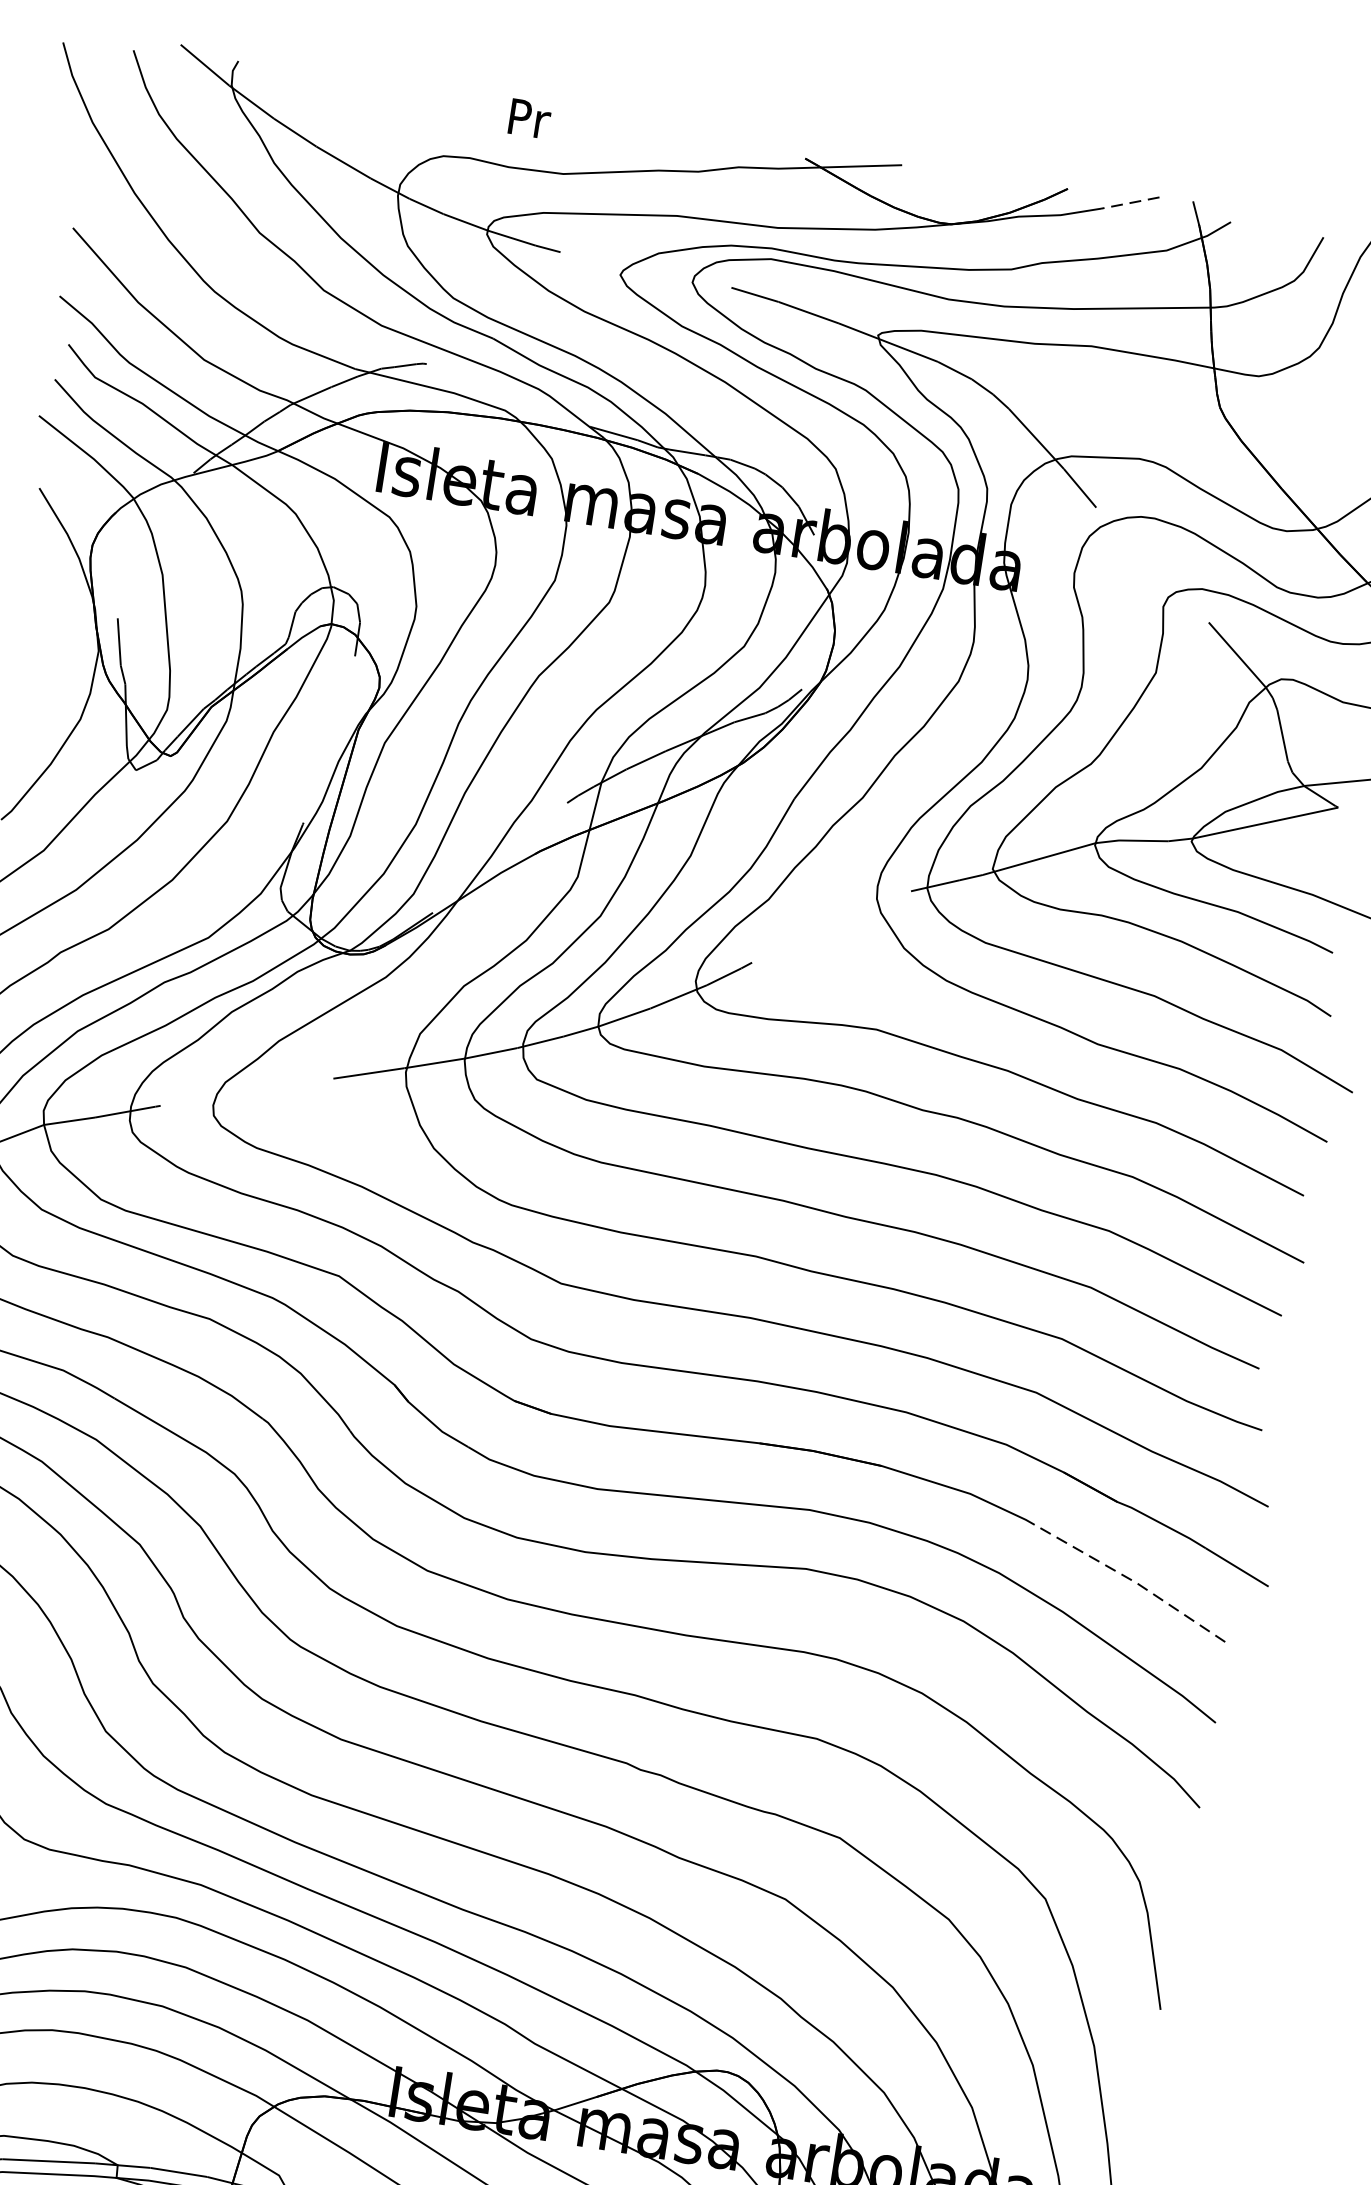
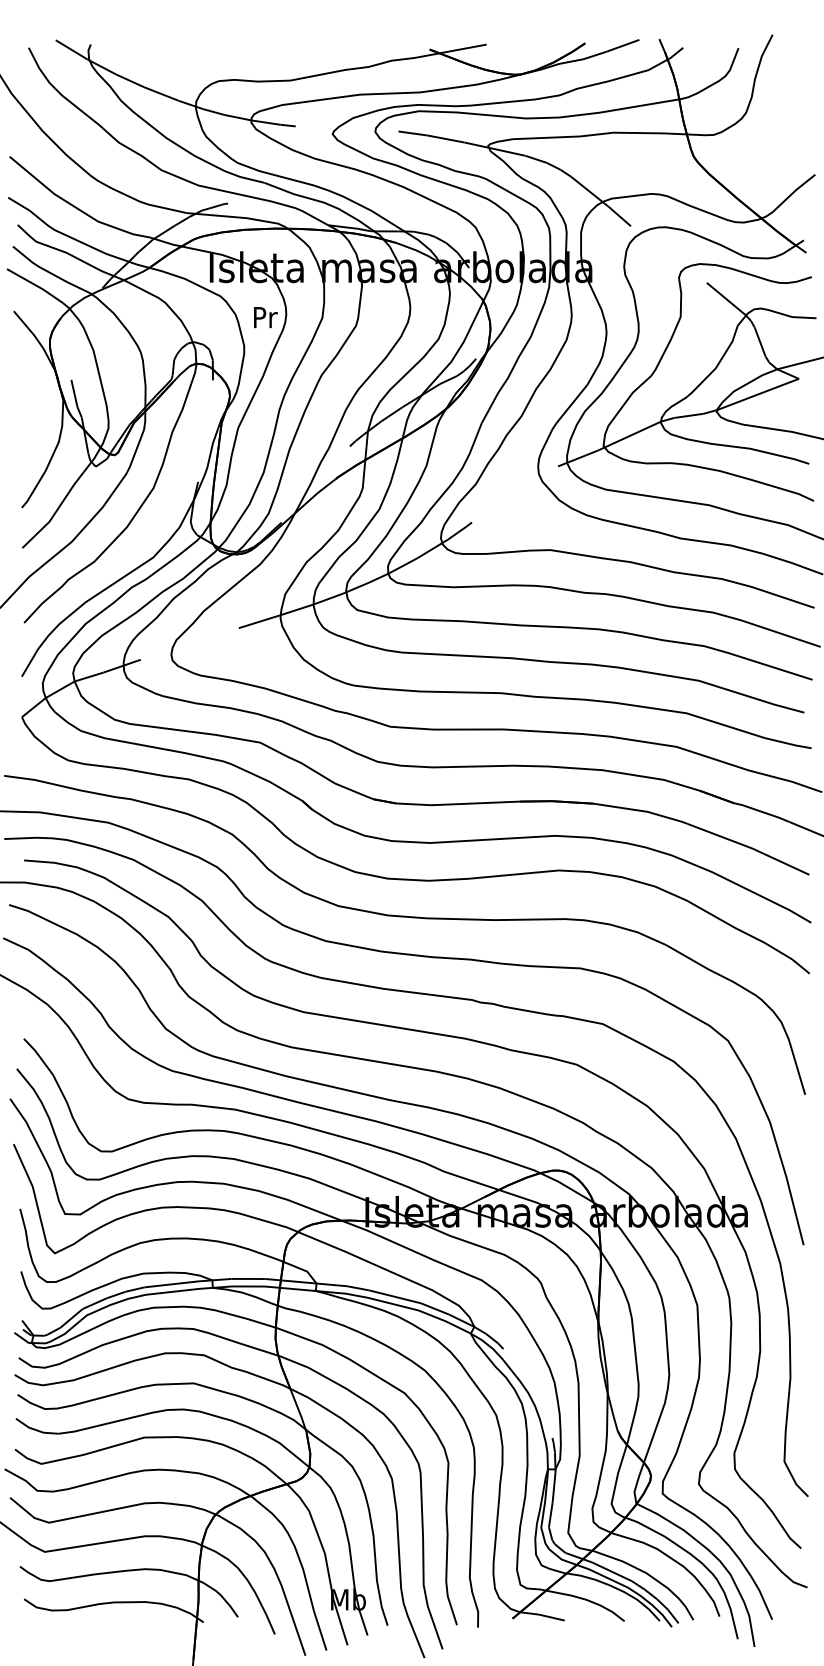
text: (529, 118) -> (265, 317), moved
line: (1129, 202) -> (622, 45), dashed -> solid
line: (1132, 1580) -> (749, 847), dashed -> solid

